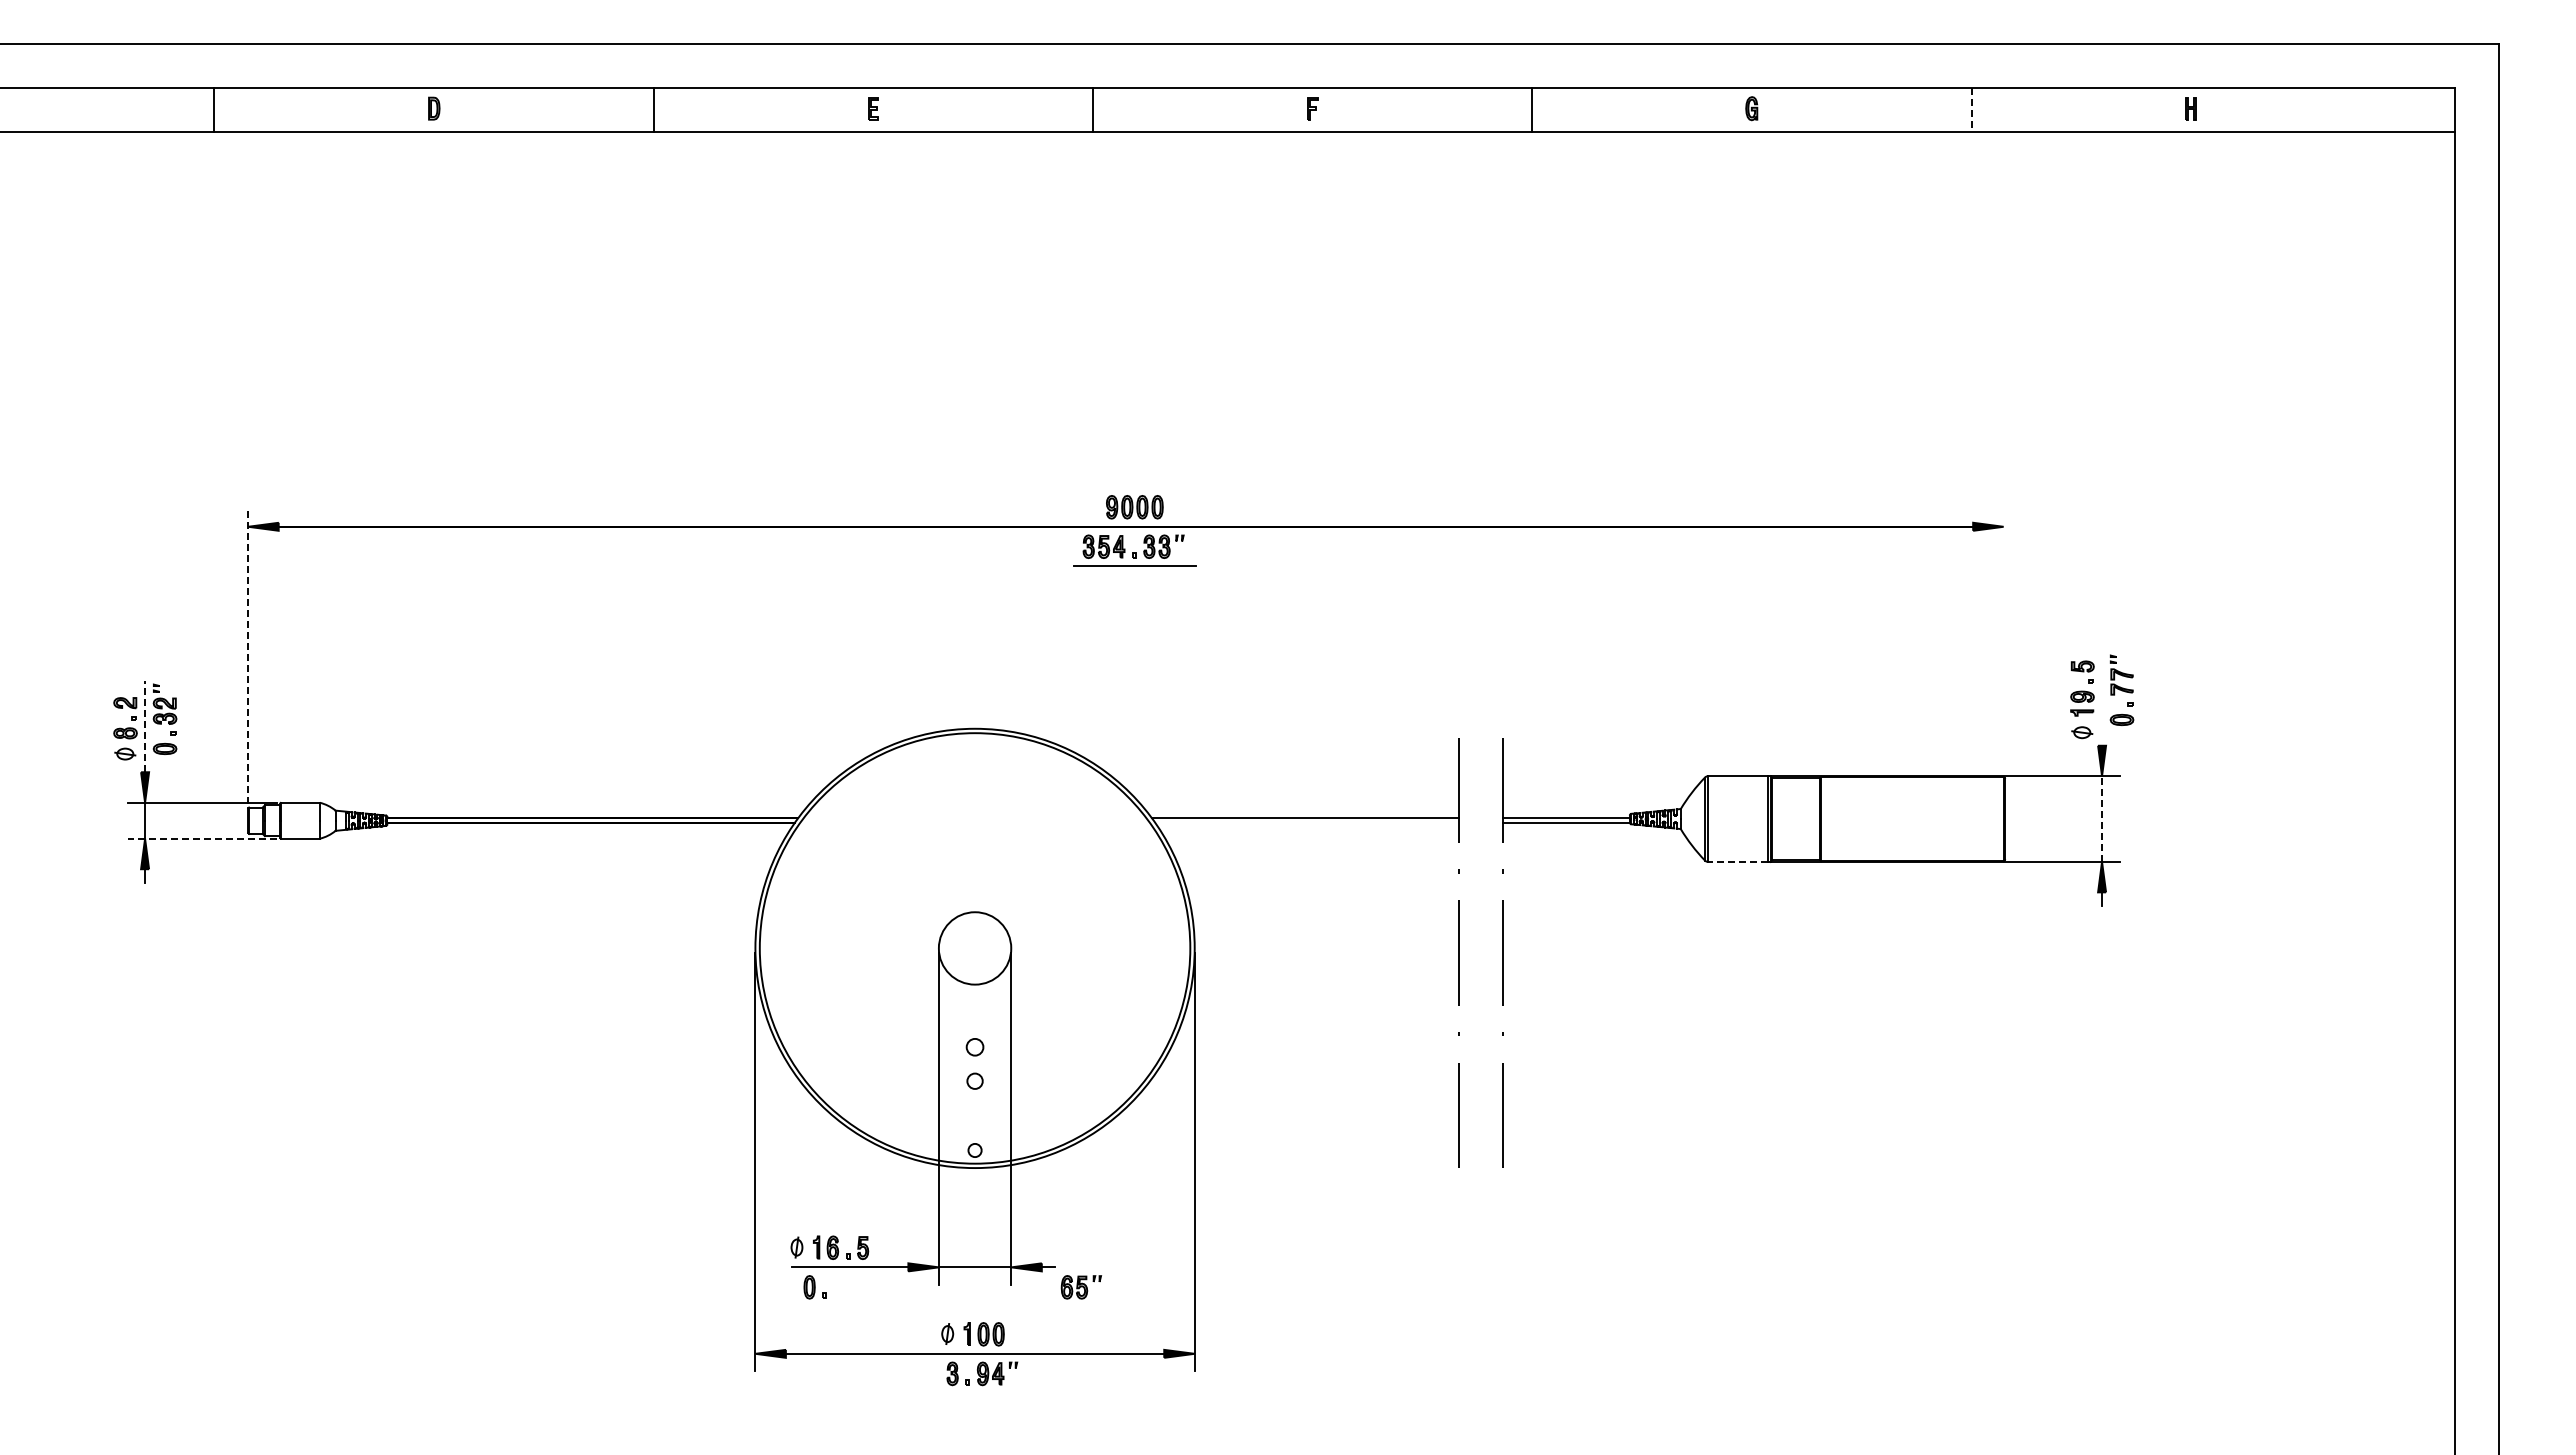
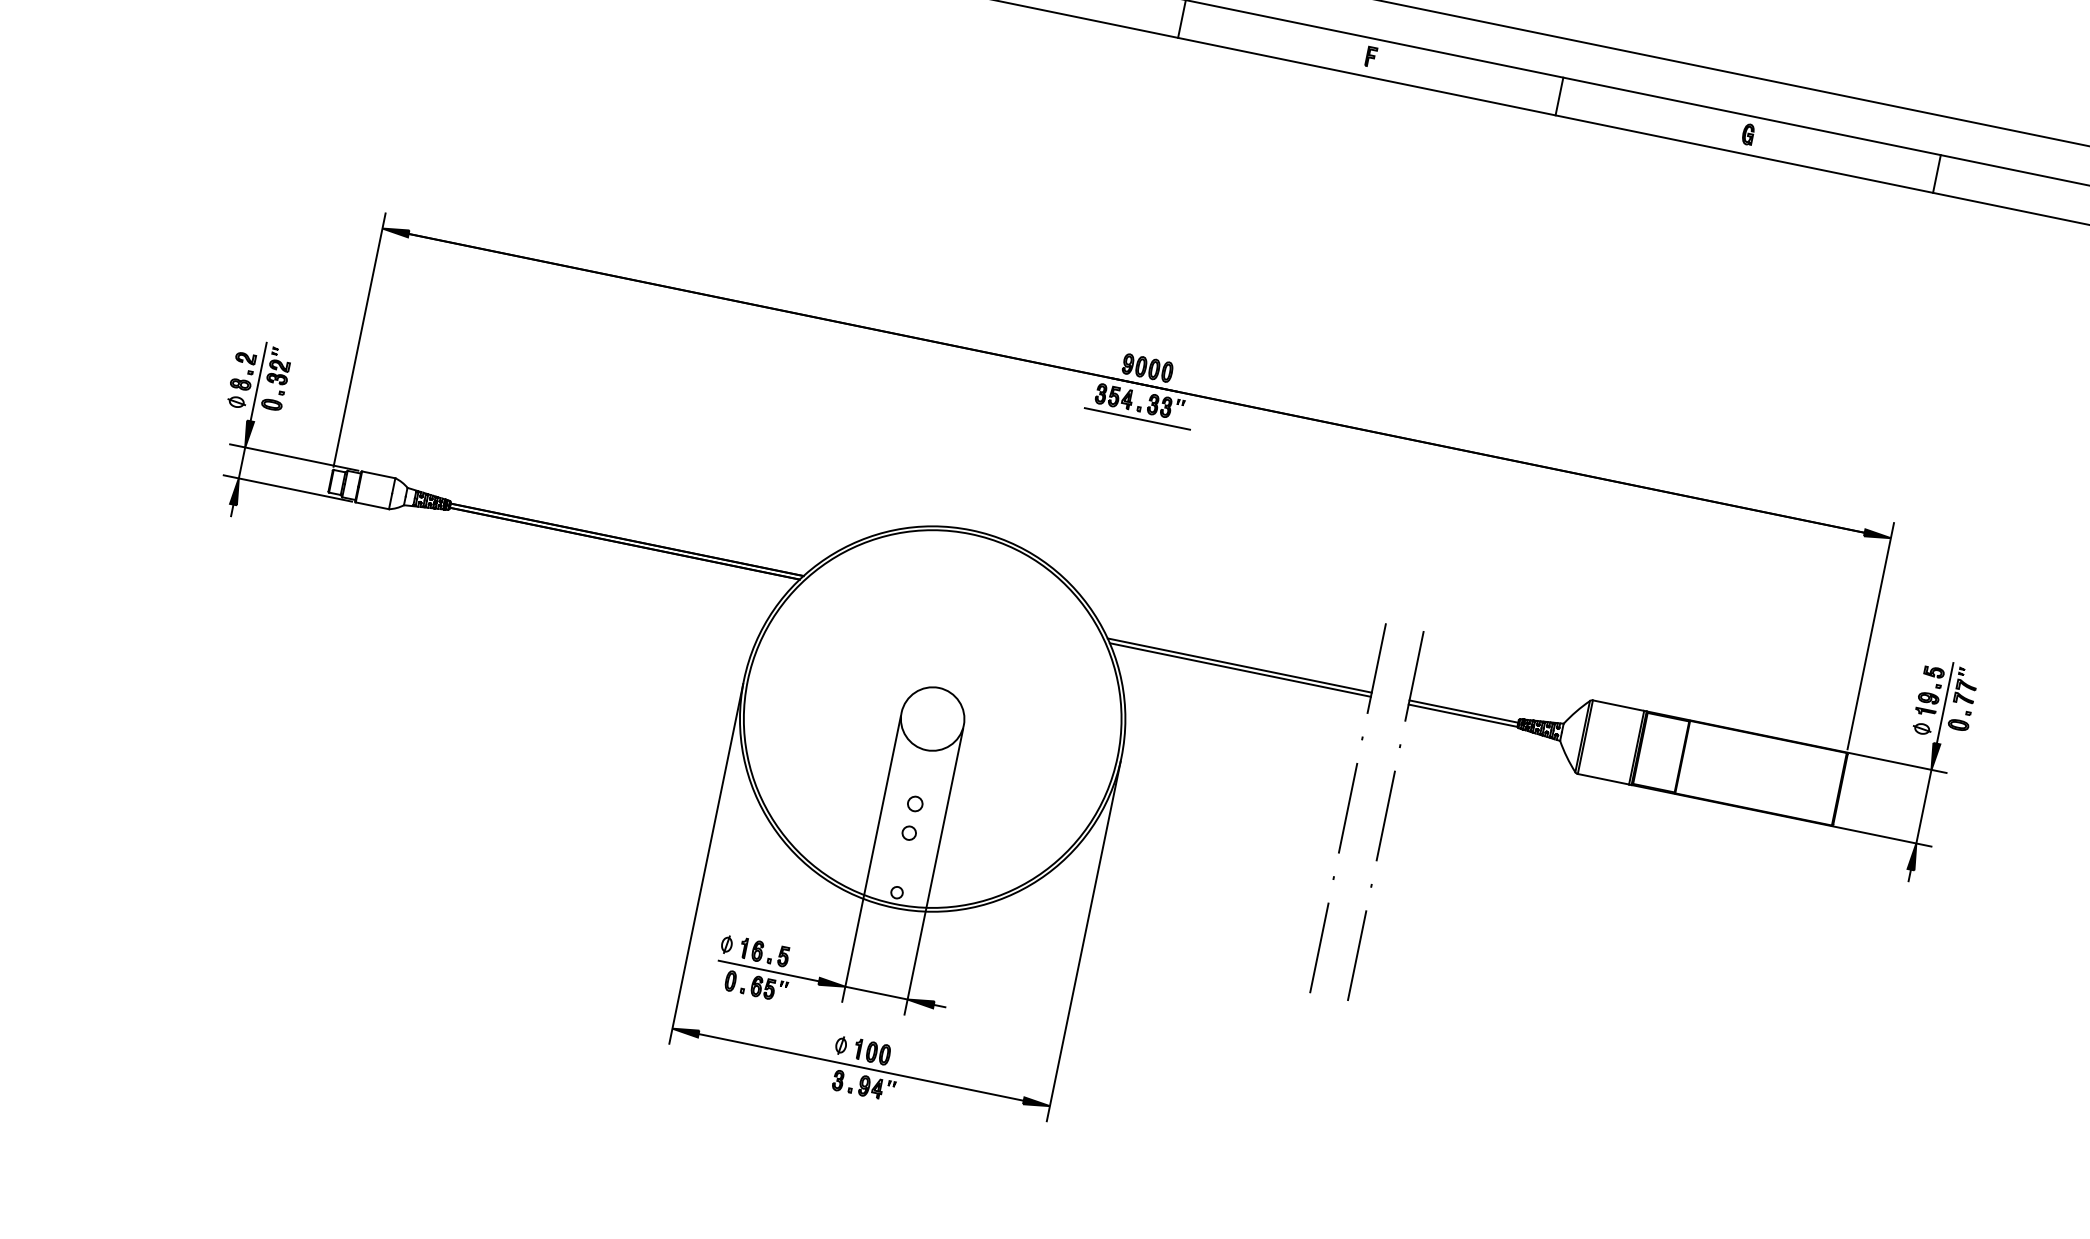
line: (1971, 109) -> (1936, 173), dashed -> solid
line: (2003, 640) -> (1870, 635), added
line: (248, 656) -> (359, 340), dashed -> solid
line: (2102, 698) -> (1945, 703), added
line: (145, 726) -> (259, 382), dashed -> solid
line: (2102, 819) -> (1924, 807), dashed -> solid
line: (1307, 823) -> (1240, 670), added
line: (202, 838) -> (288, 488), dashed -> solid
line: (1737, 861) -> (1603, 778), dashed -> solid
part: (1081, 1287) -> (769, 989), moved

